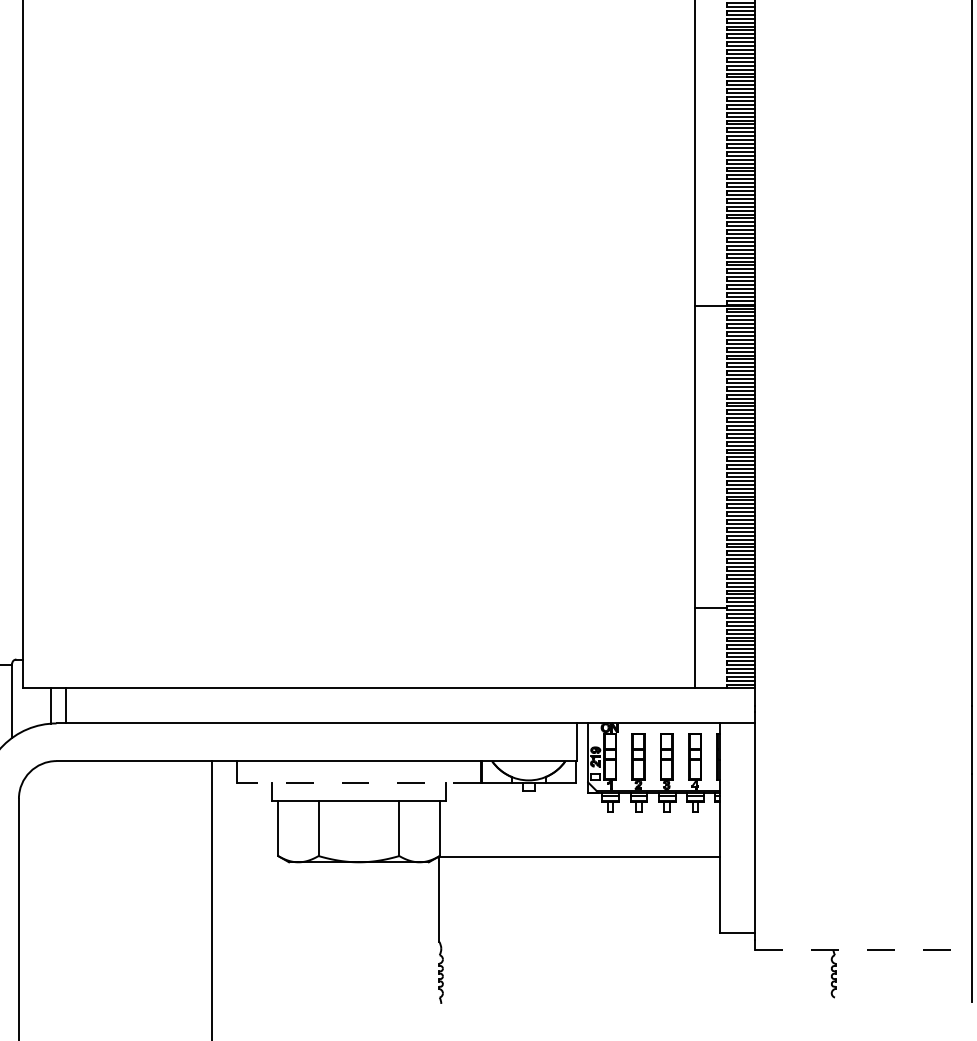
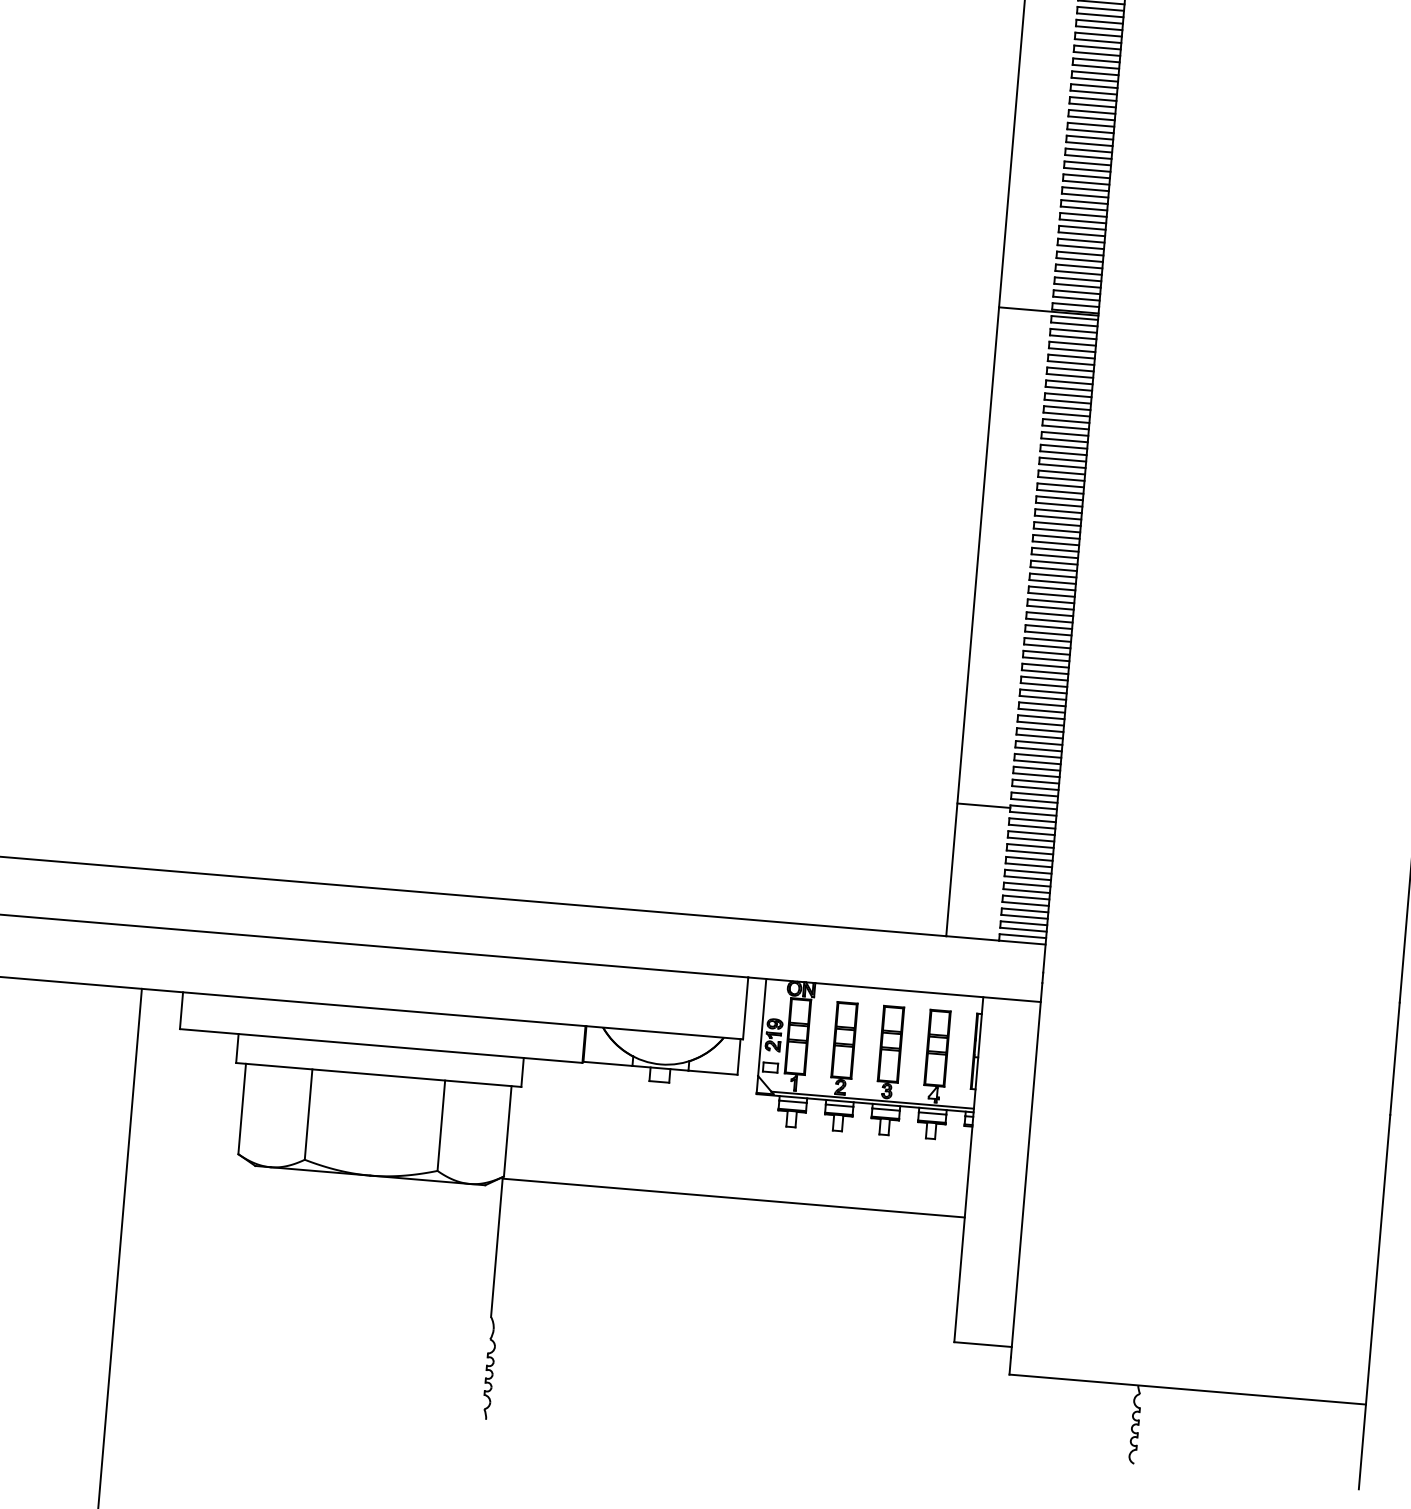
line: (358, 783) -> (380, 1045), dashed -> solid
line: (864, 950) -> (1189, 1390), dashed -> solid

